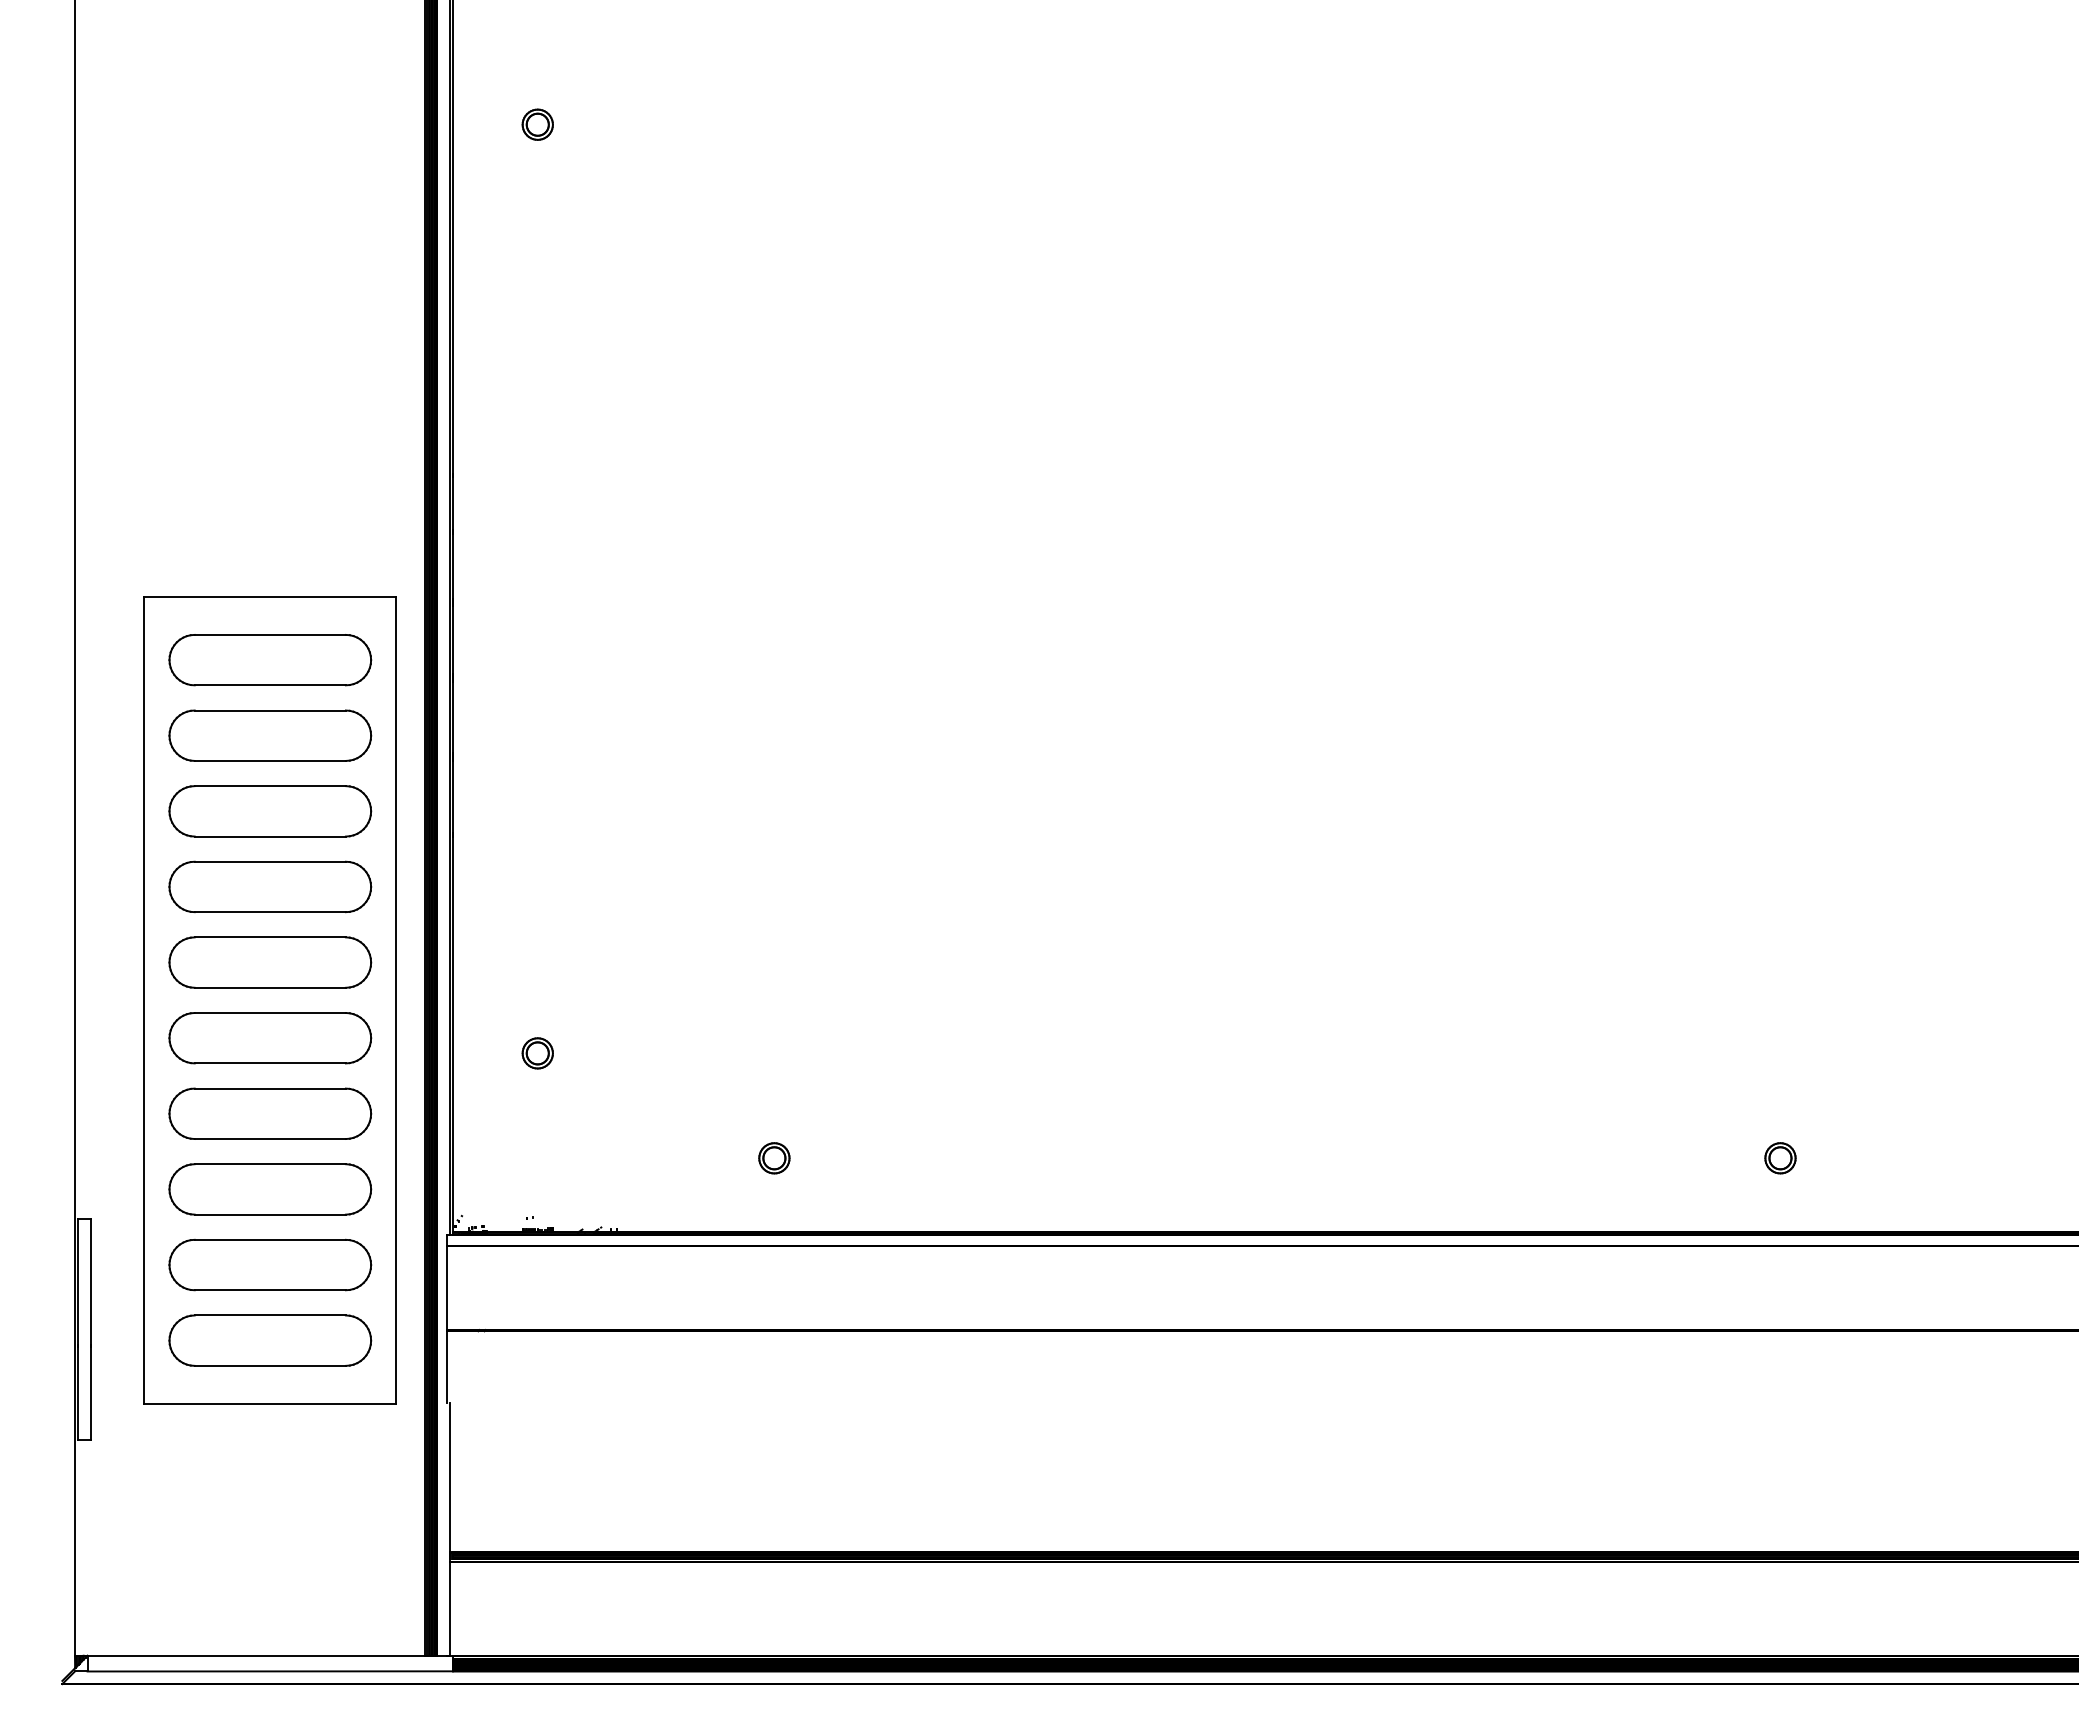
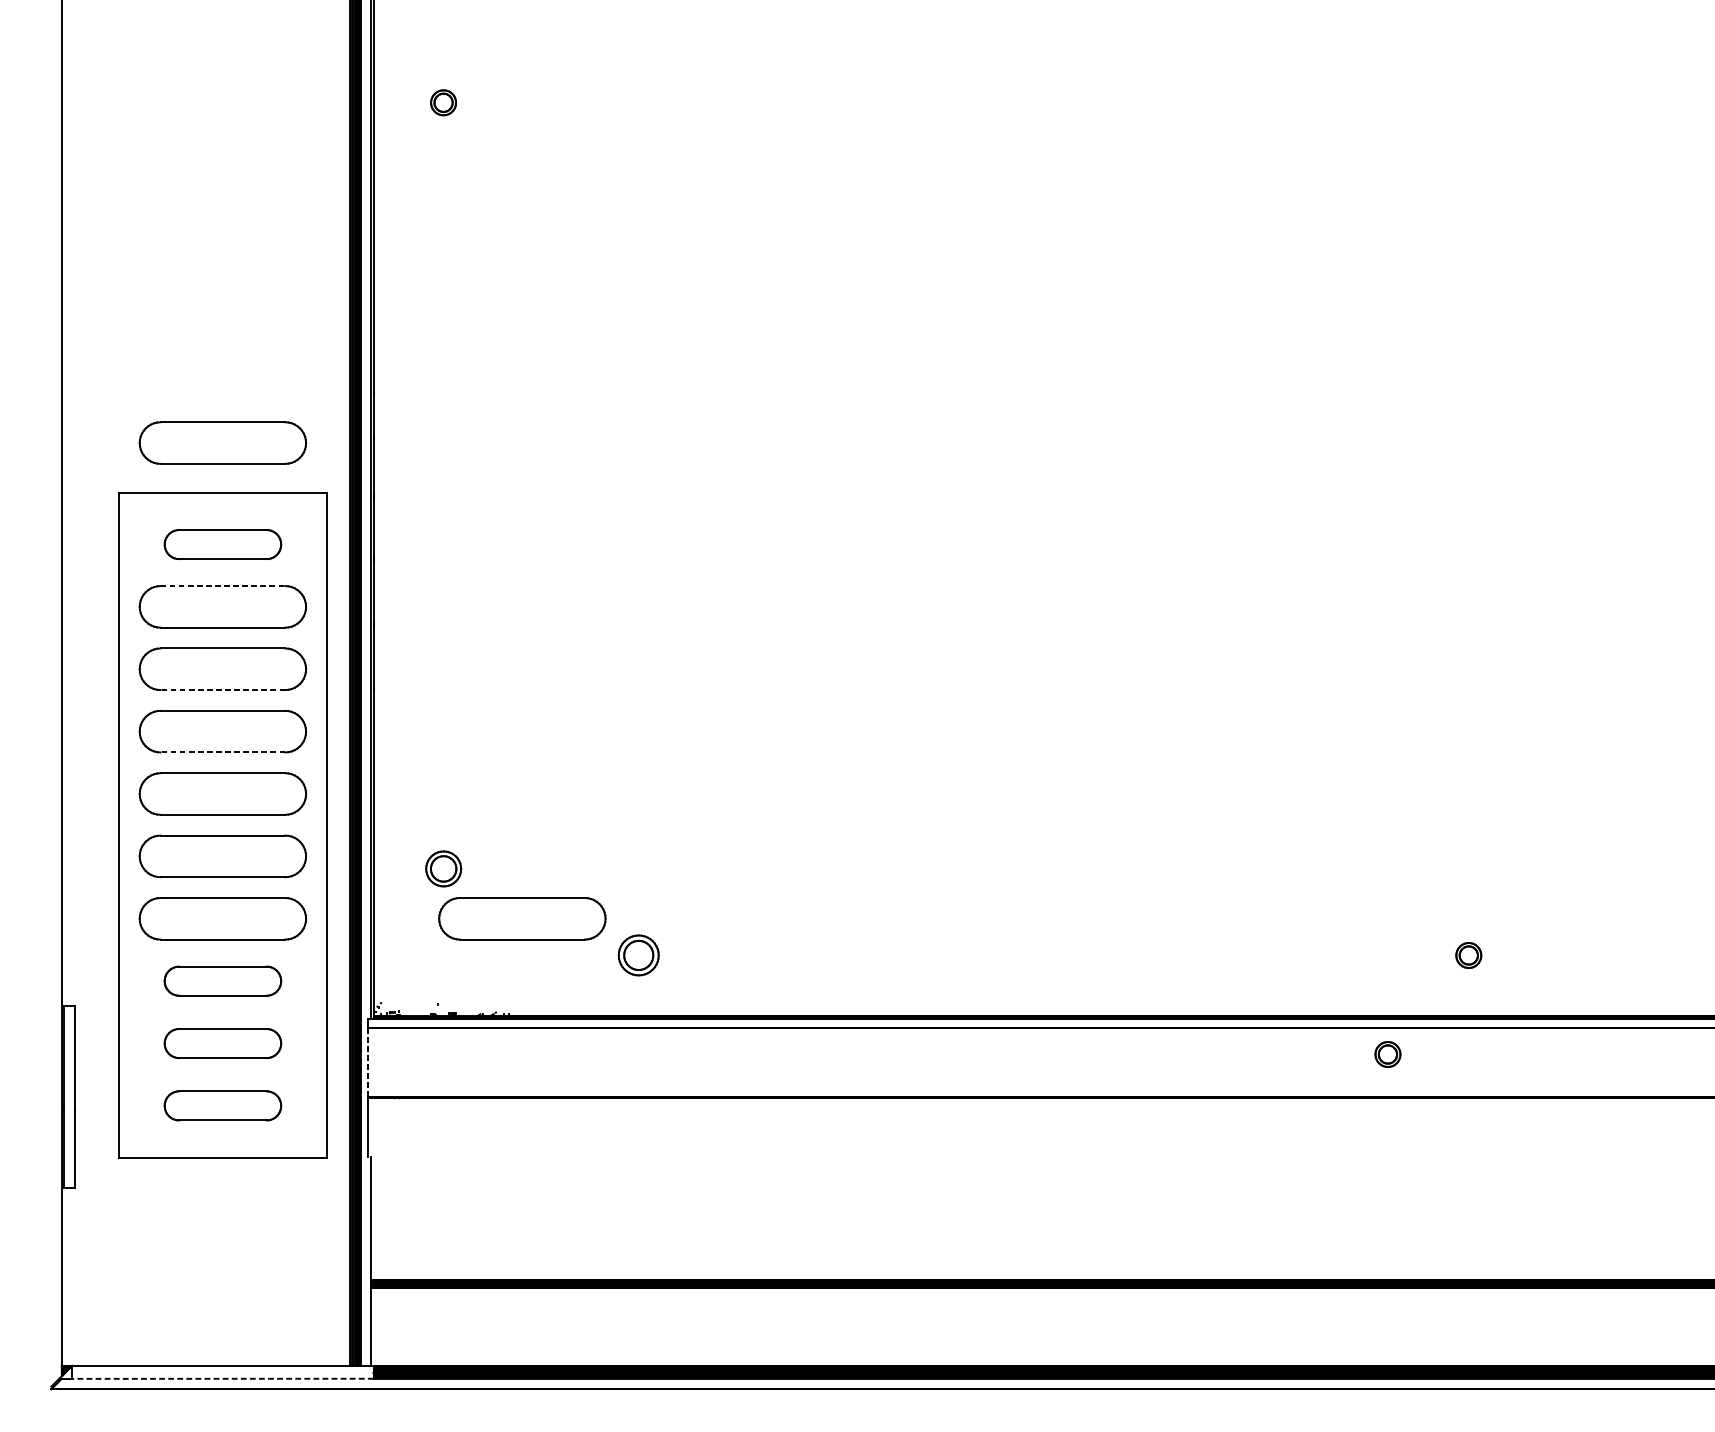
part: (270, 537) -> (223, 443), added
part: (270, 660) -> (223, 544), size x0.7
line: (270, 710) -> (223, 586), solid -> dashed
line: (270, 836) -> (223, 690), solid -> dashed
line: (270, 912) -> (223, 752), solid -> dashed
part: (537, 1053) -> (443, 869), size x1.4
part: (633, 1113) -> (522, 918), added
part: (774, 1158) -> (638, 955), size x1.6
part: (270, 1189) -> (223, 981), size x0.7
part: (270, 1264) -> (223, 1043), size x0.7
part: (1682, 1278) -> (1387, 1054), added
line: (446, 1288) -> (368, 1062), solid -> dashed
part: (270, 1340) -> (223, 1105), size x0.7
line: (270, 1671) -> (223, 1378), solid -> dashed

